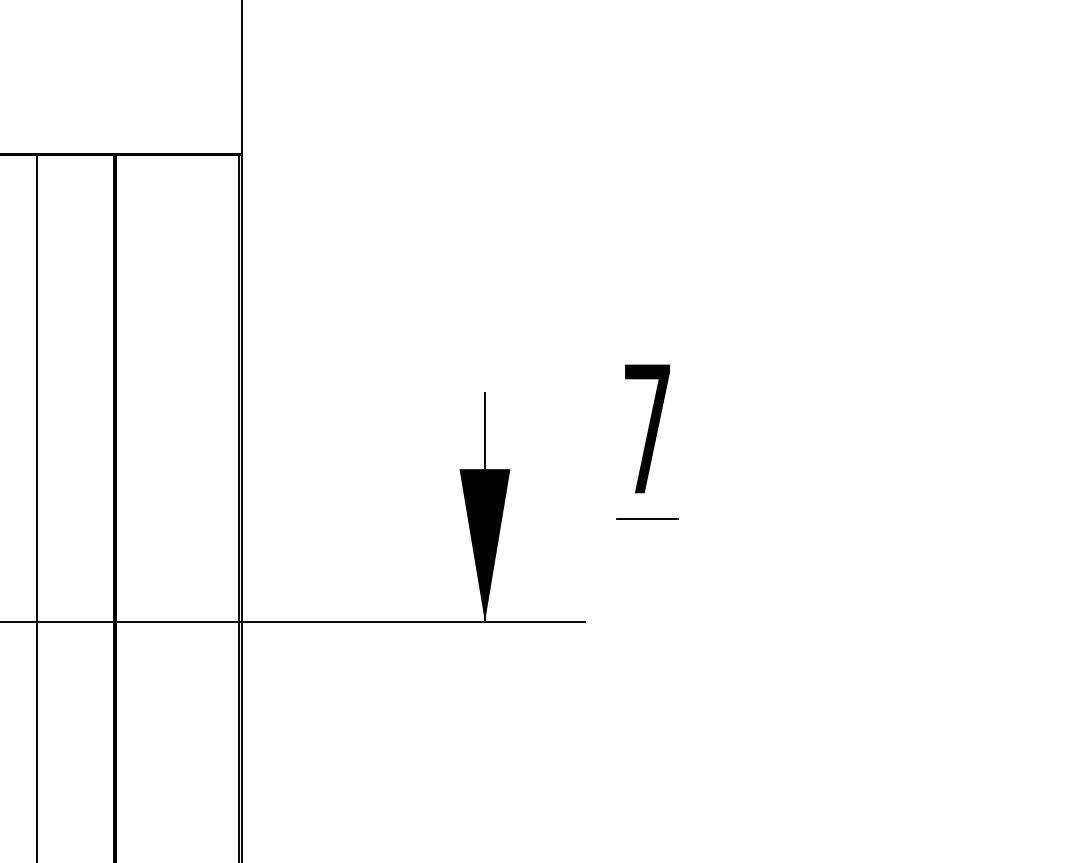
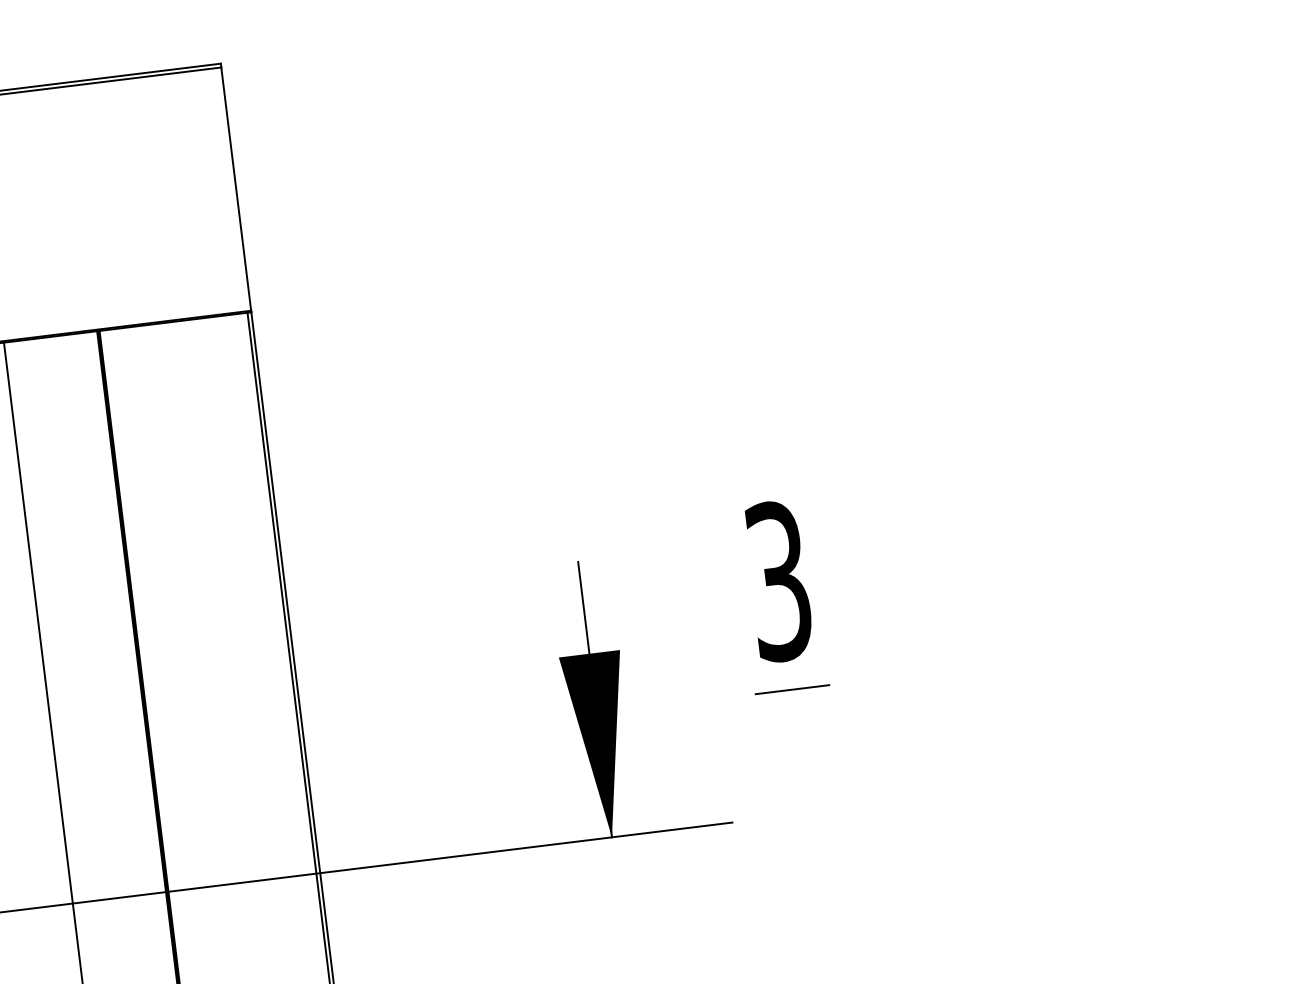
text: (647, 428) -> (778, 580), 7 -> 3

